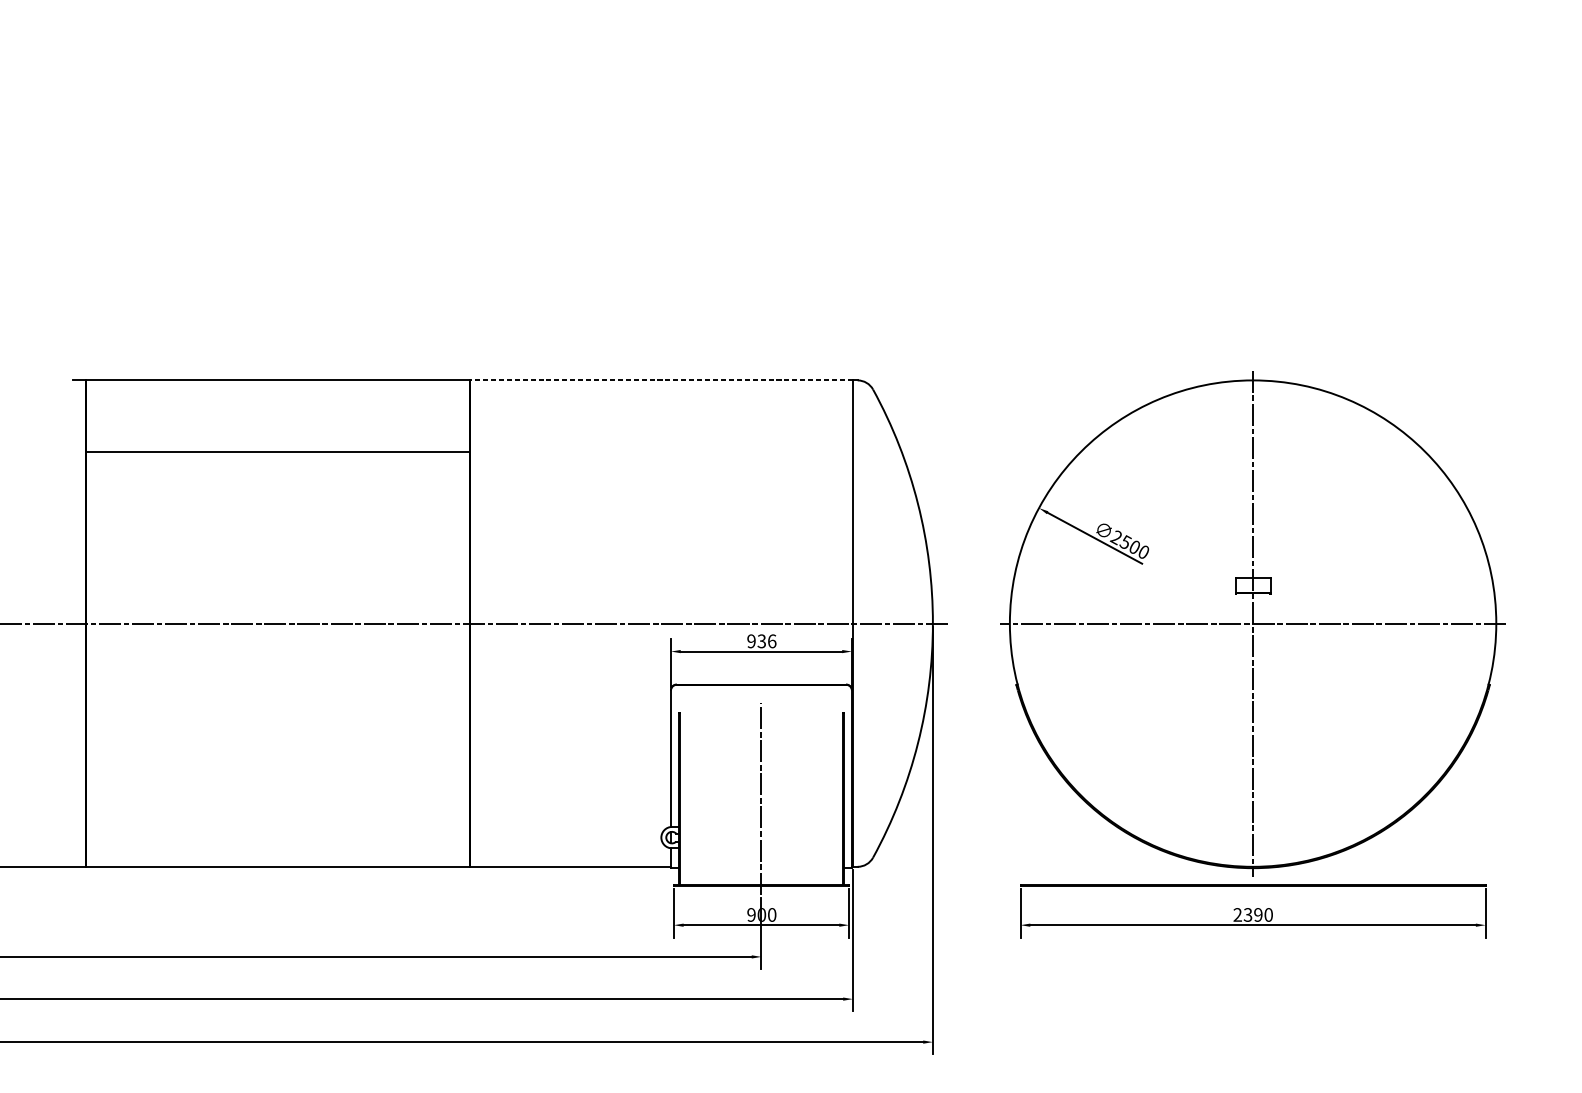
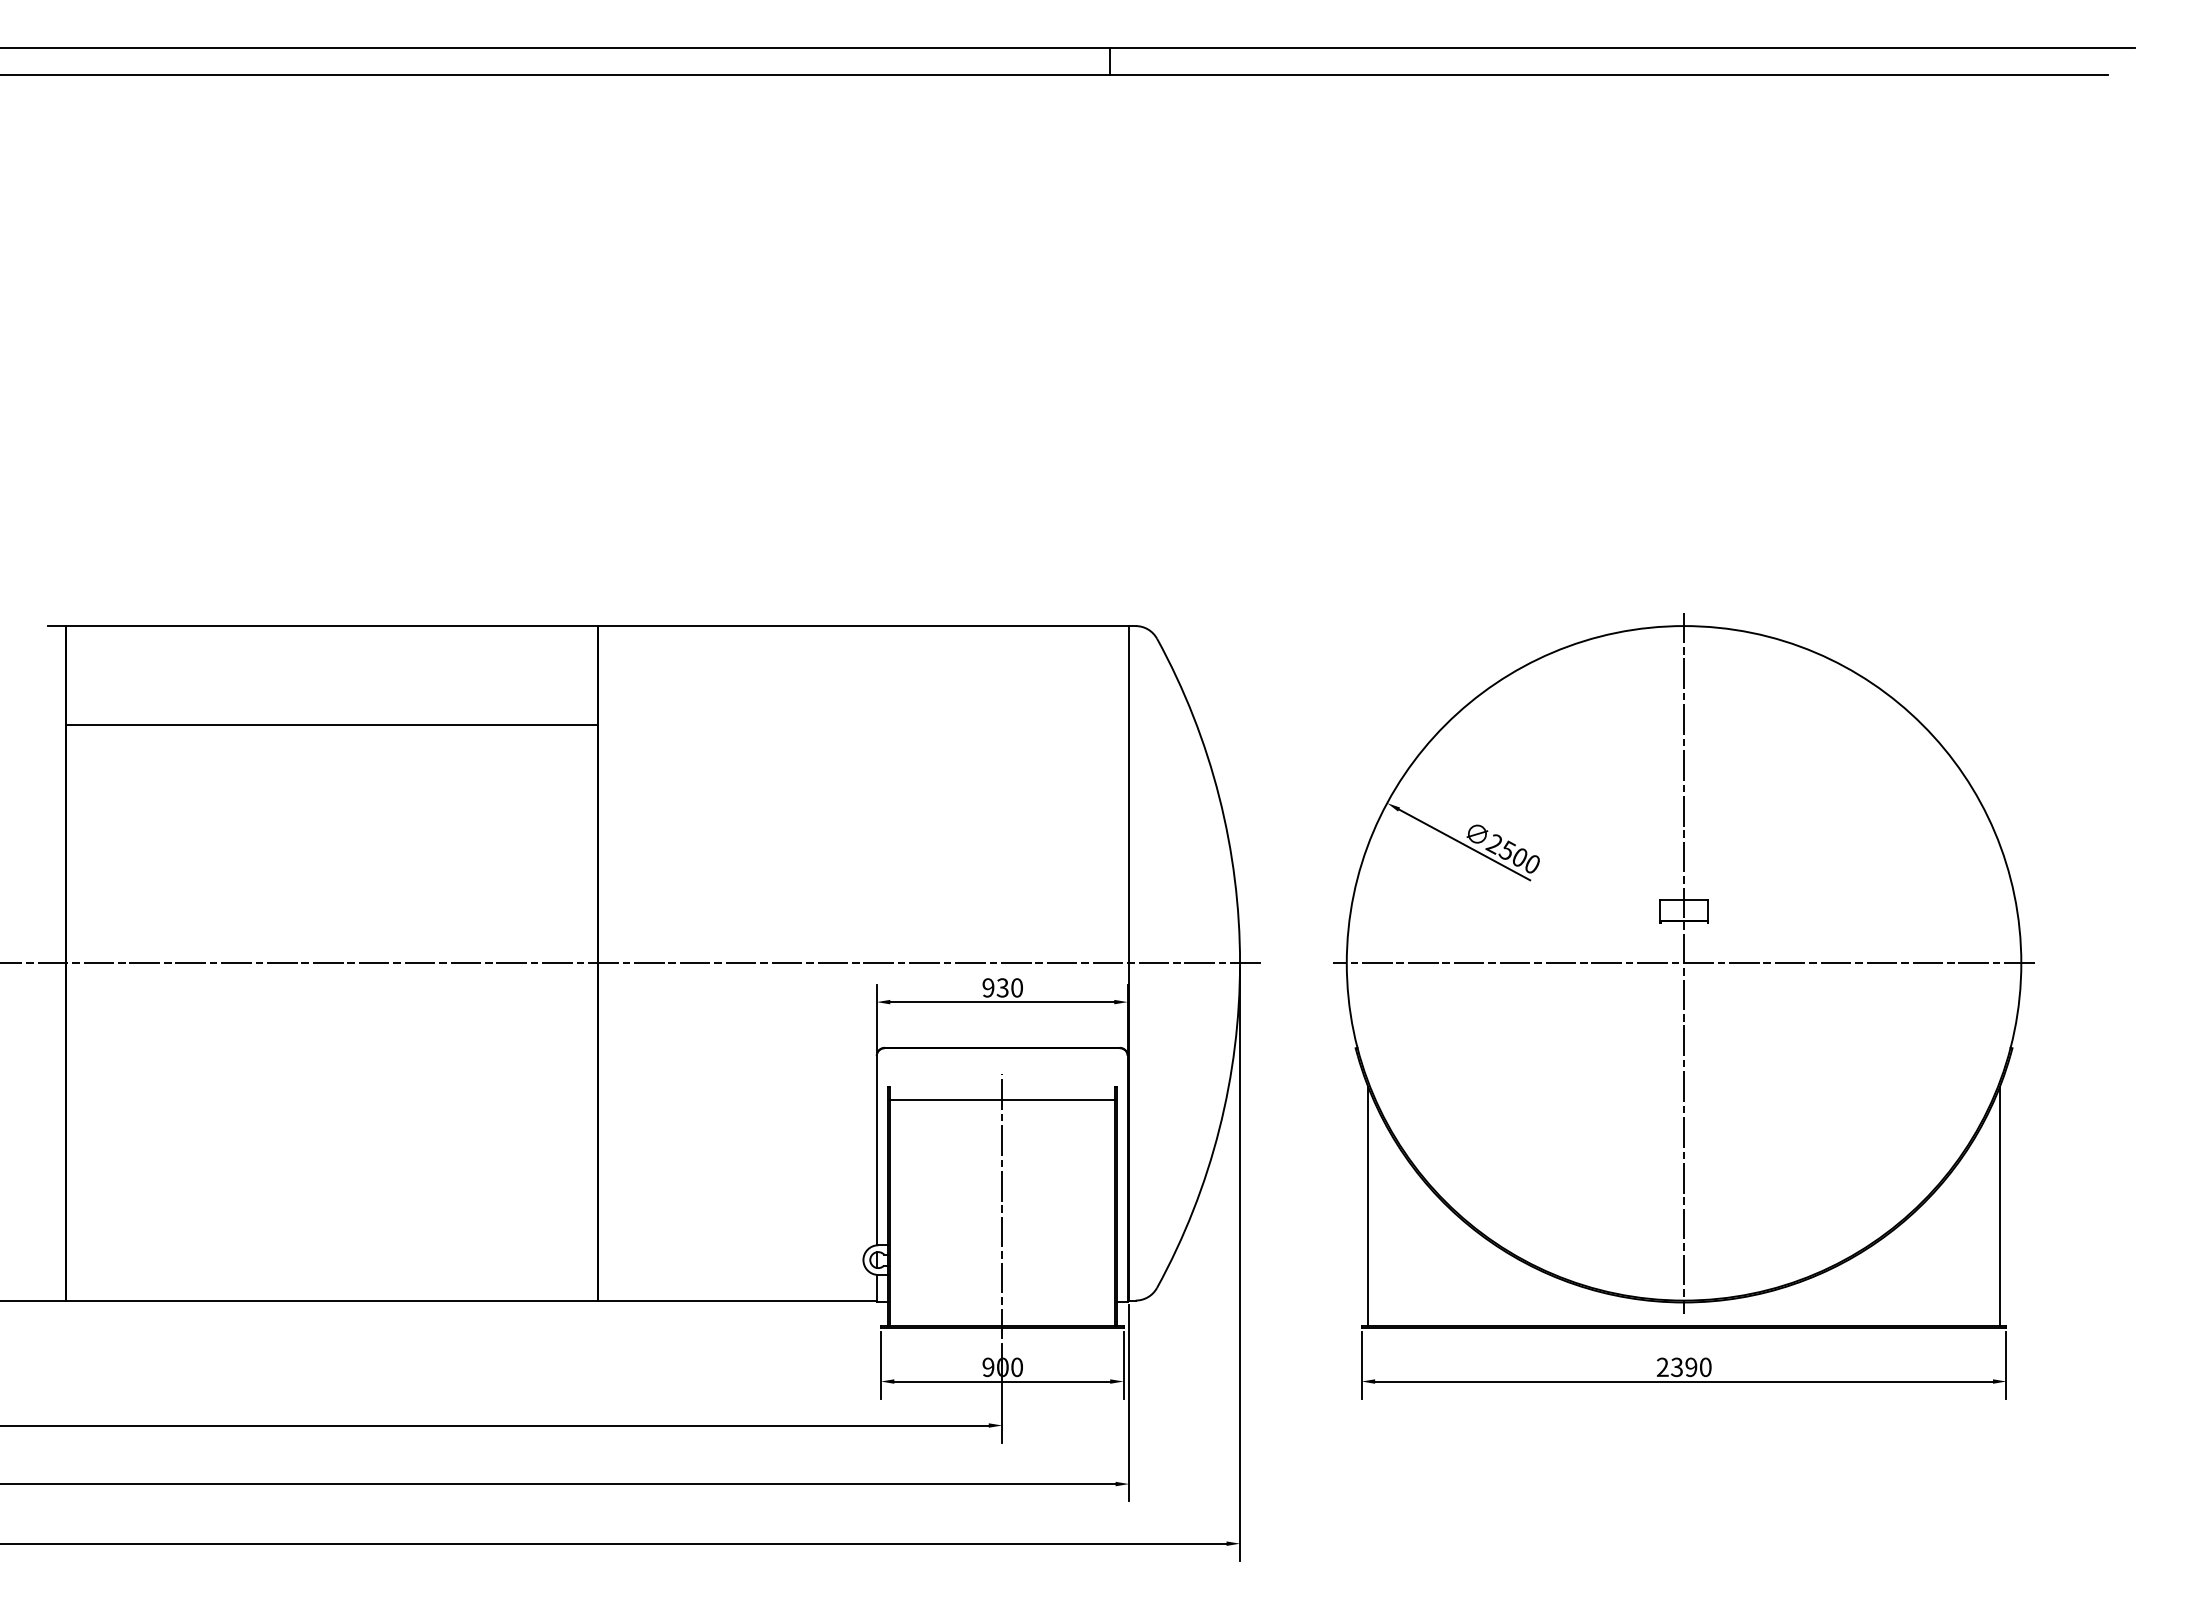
line: (661, 380) -> (863, 626), dashed -> solid
text: (772, 641) -> (1017, 987), 936 -> 930
line: (760, 722) -> (1001, 1100), added
line: (1025, 798) -> (1368, 1206), added
line: (1480, 798) -> (1999, 1206), added

